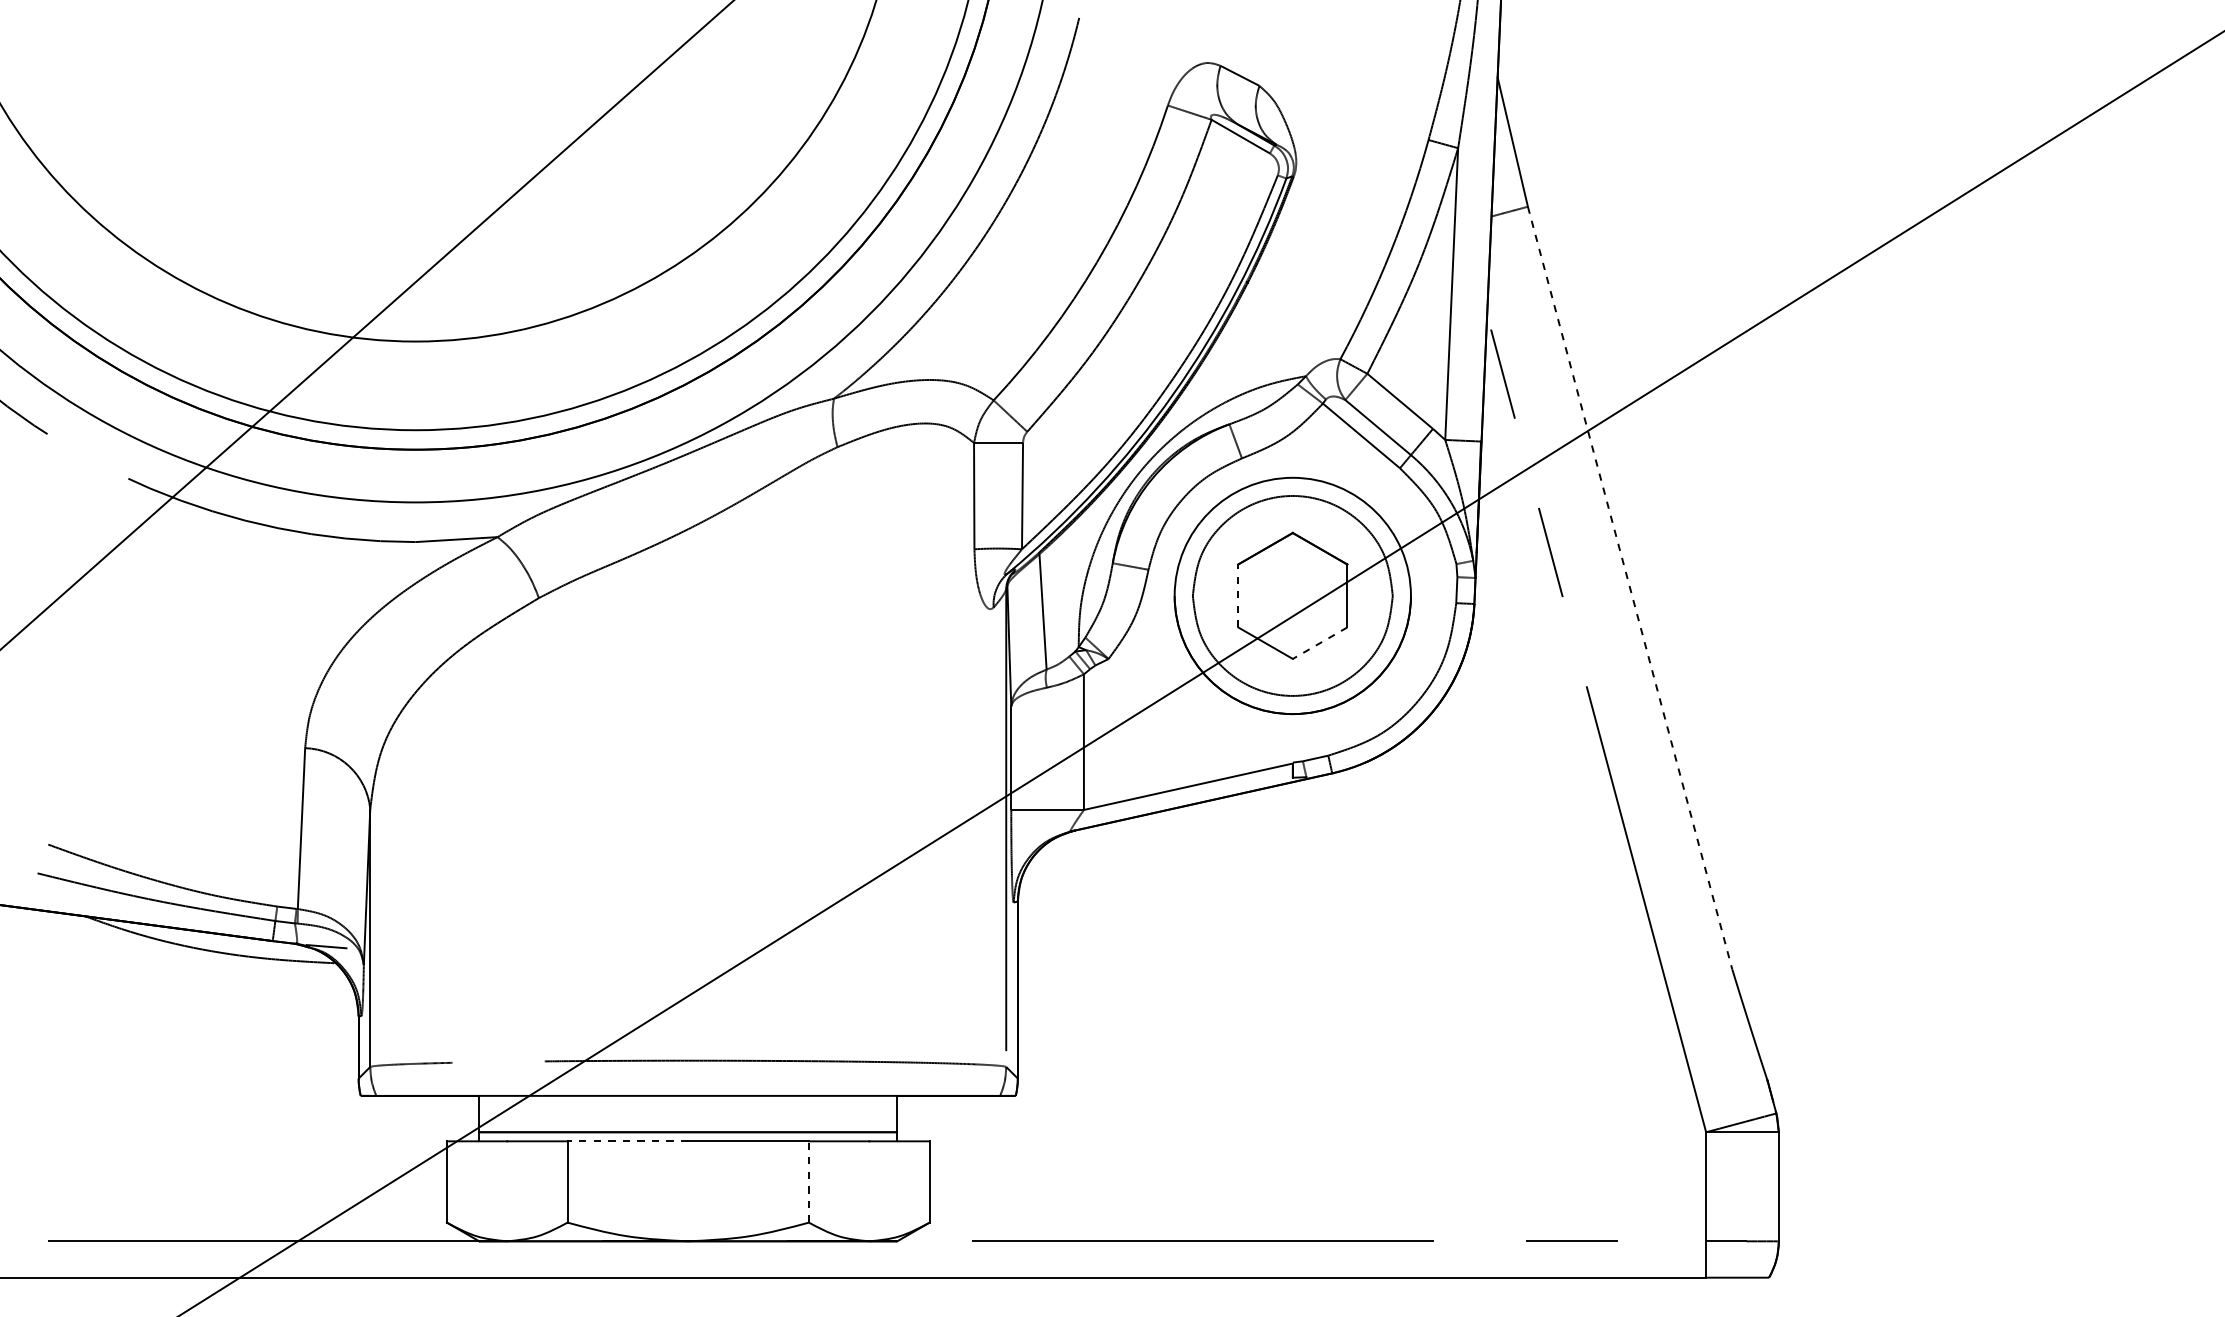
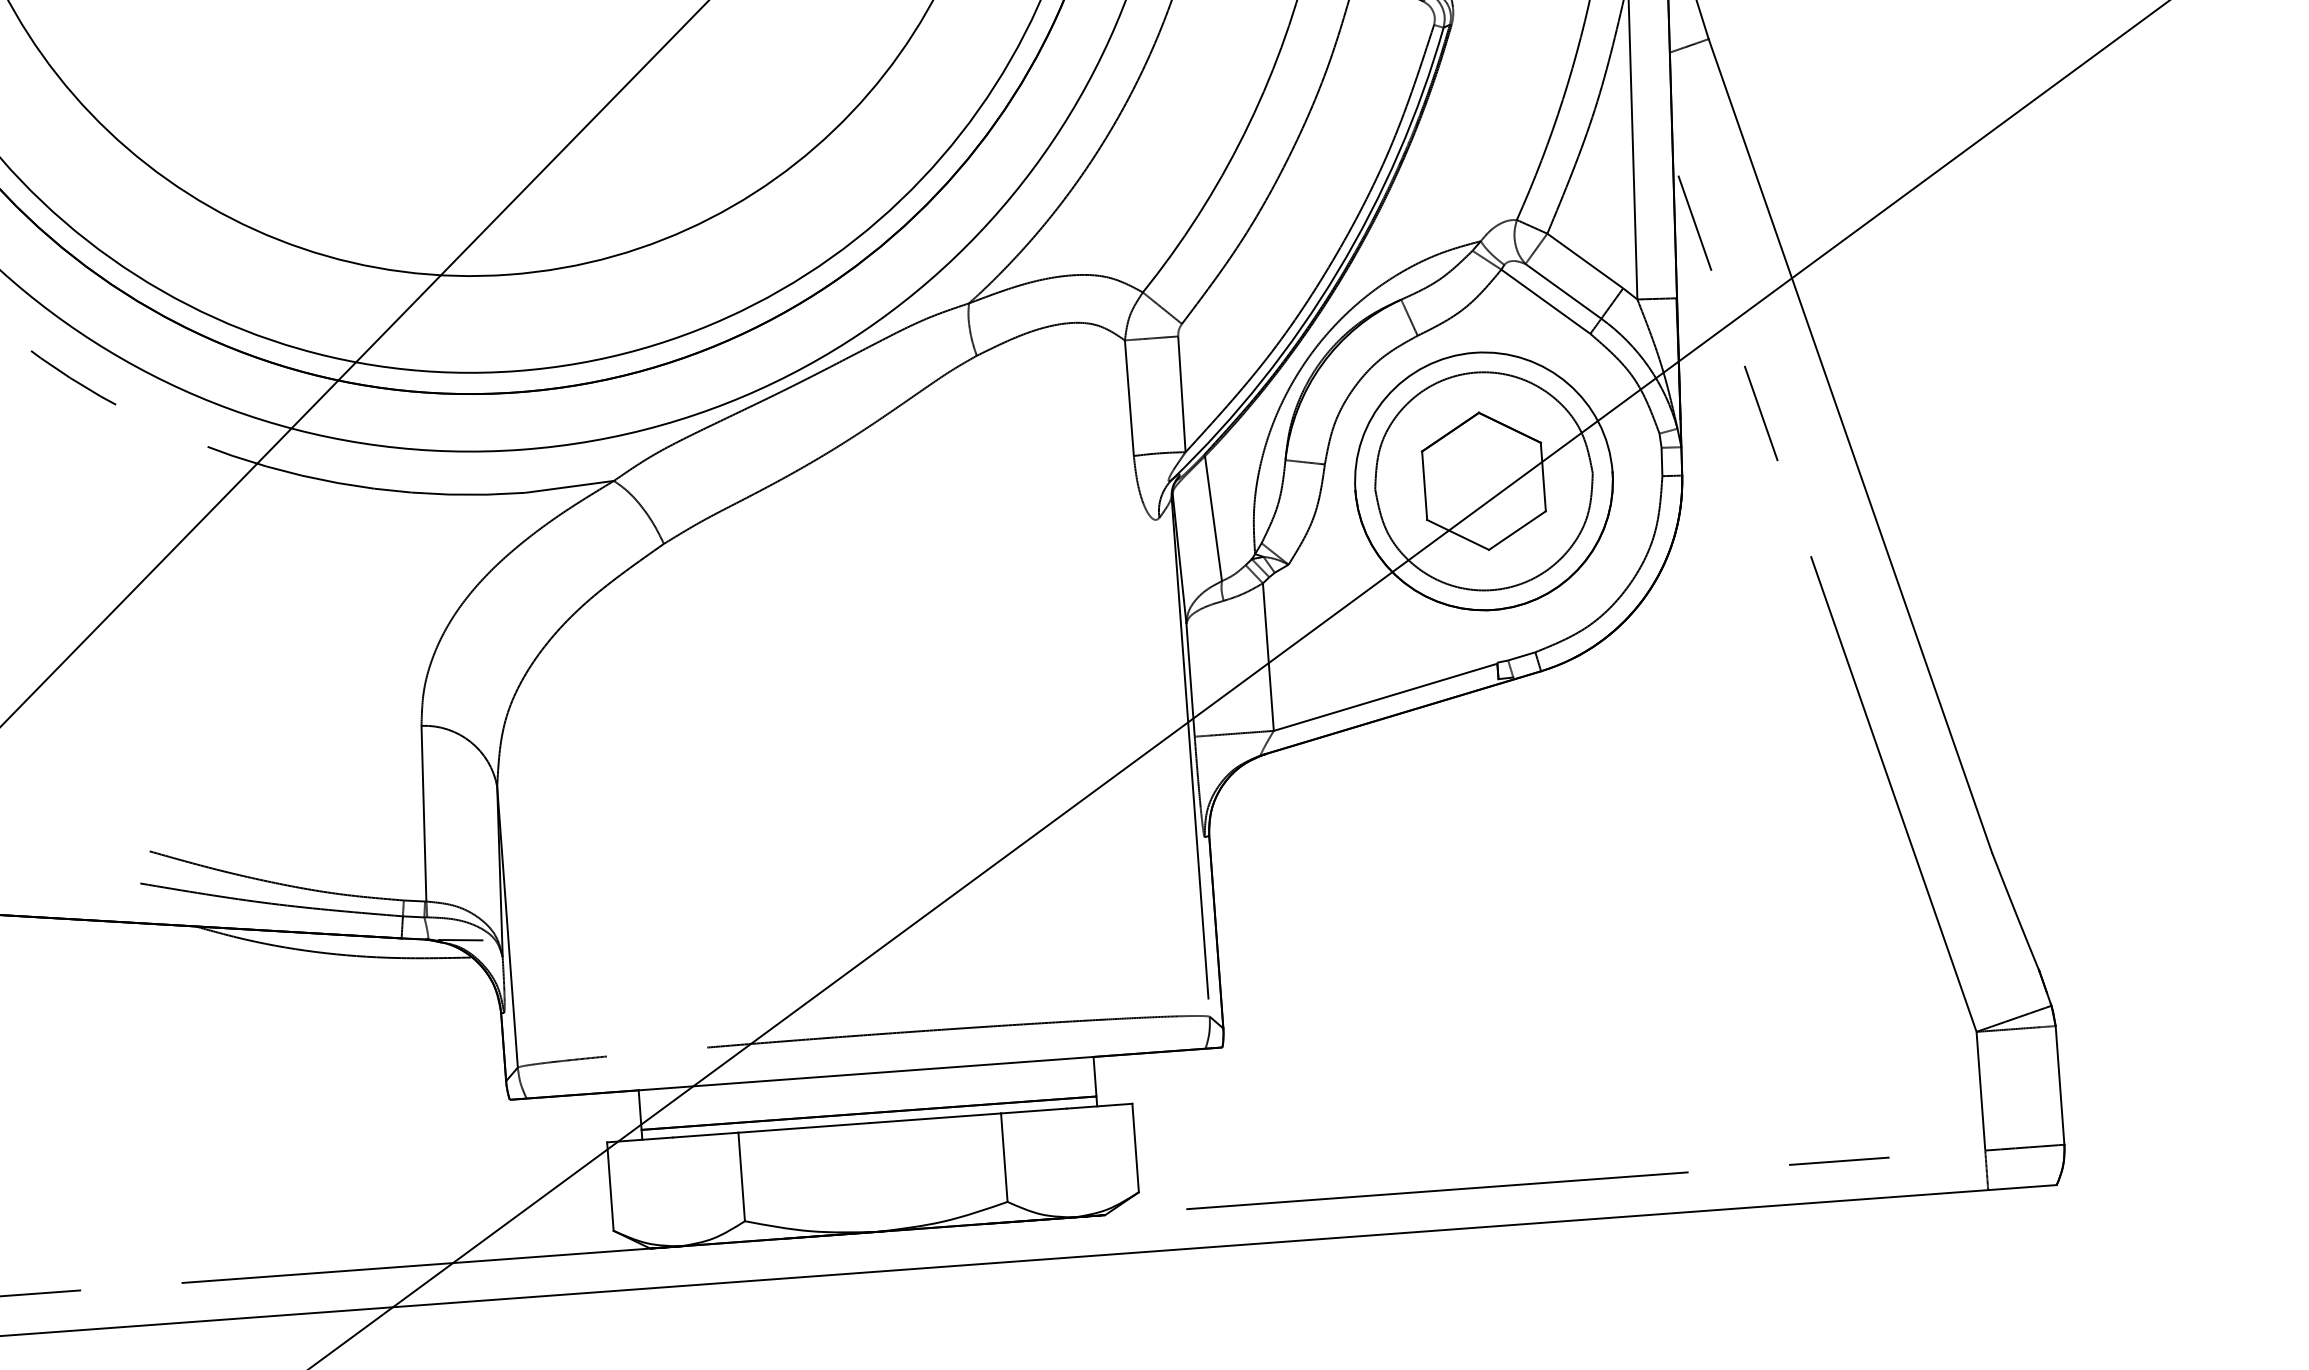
line: (1630, 588) -> (1850, 446), dashed -> solid
line: (1238, 595) -> (1424, 485), dashed -> solid
line: (1319, 643) -> (1516, 530), dashed -> solid
line: (627, 1141) -> (803, 1128), dashed -> solid
line: (808, 1181) -> (1003, 1157), dashed -> solid

